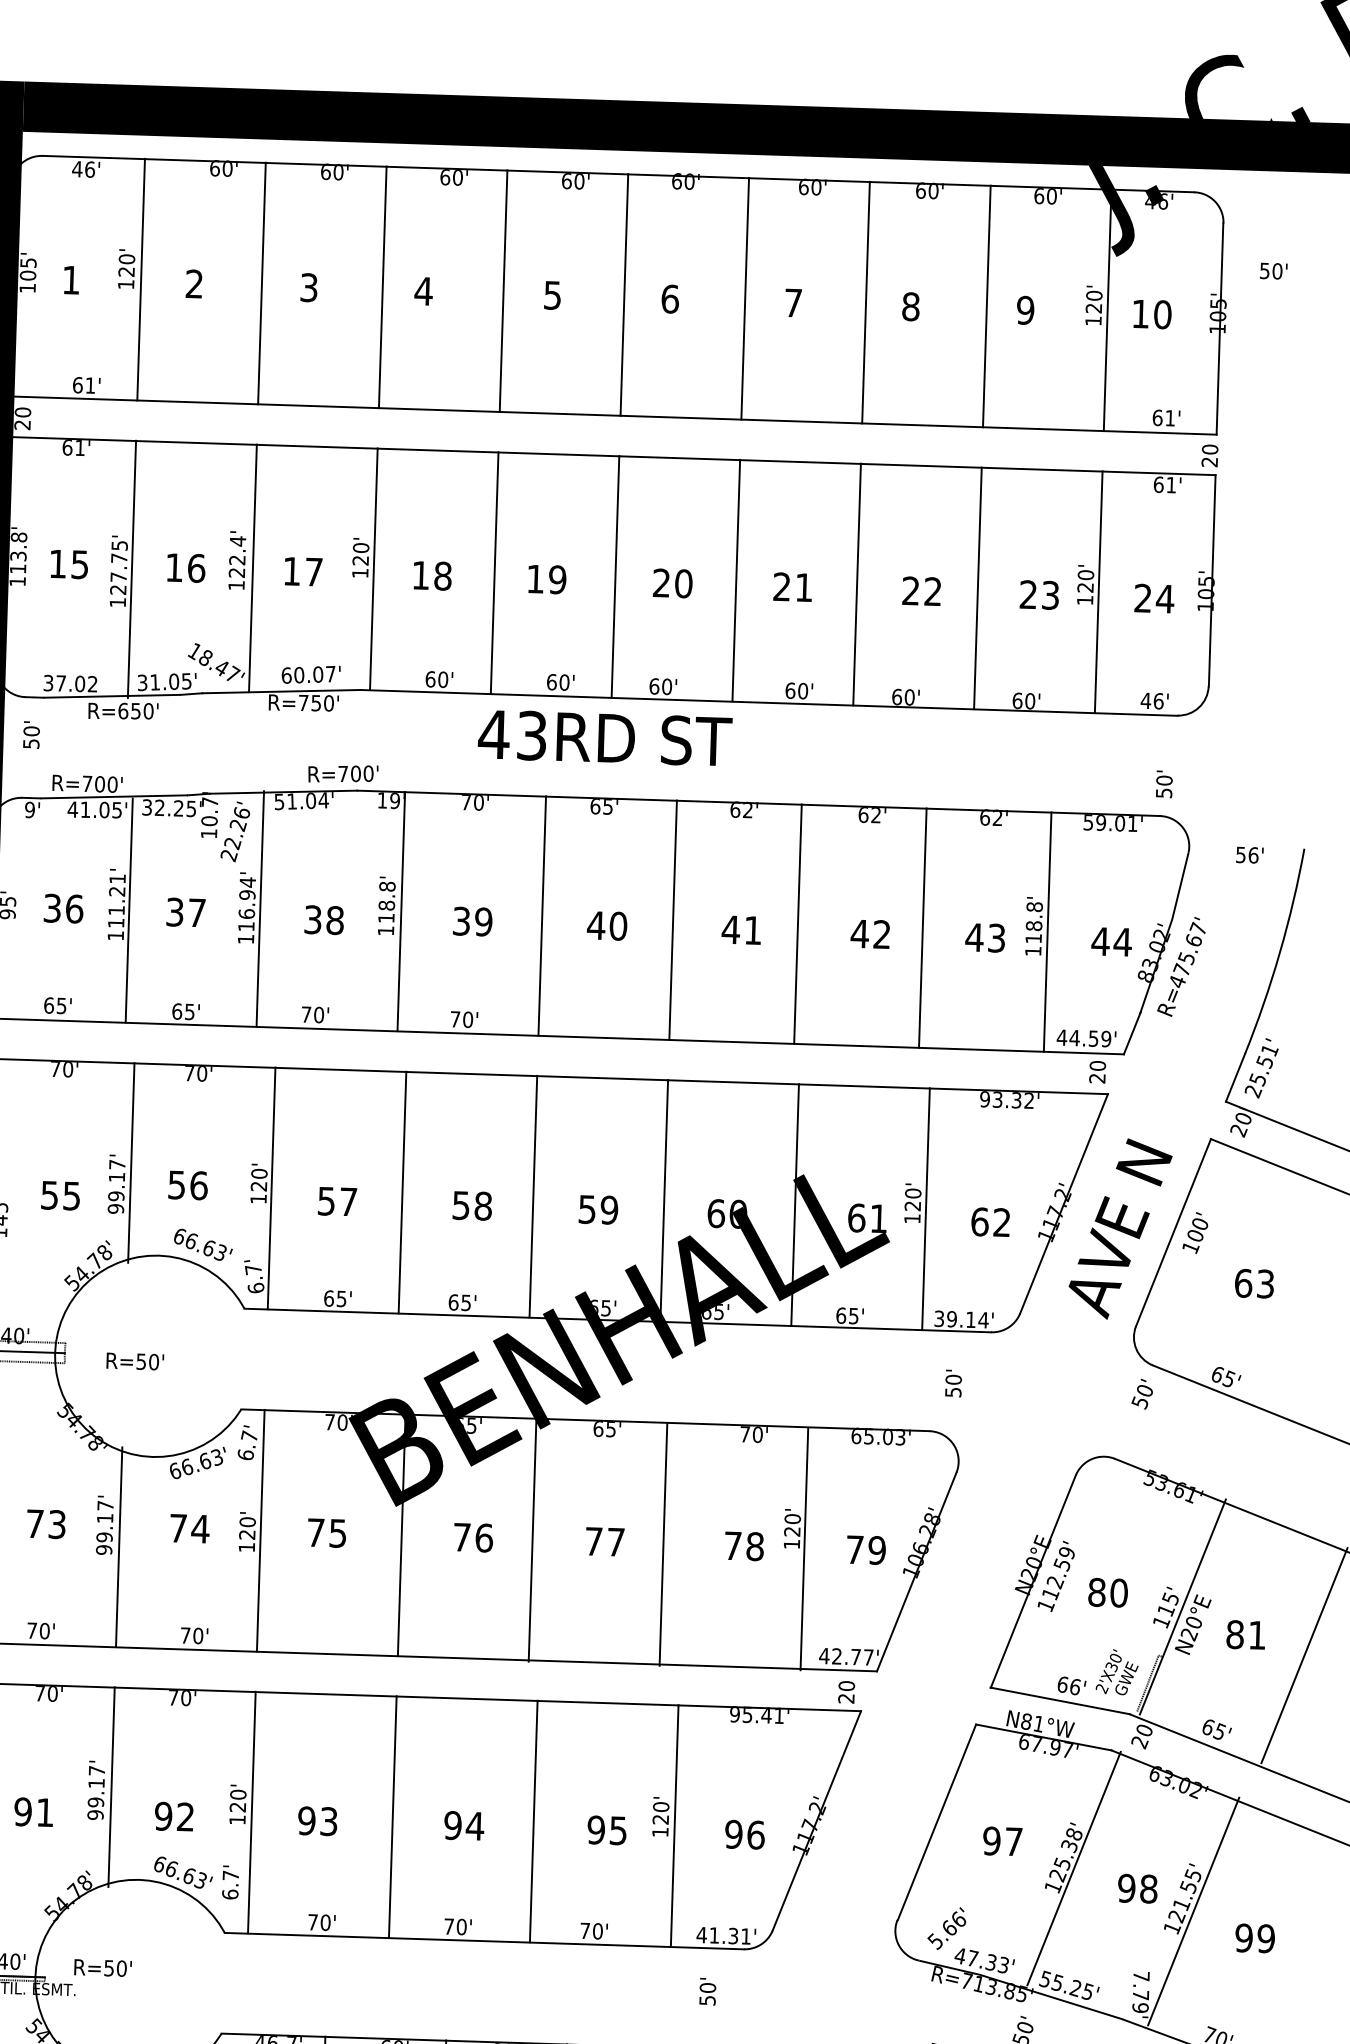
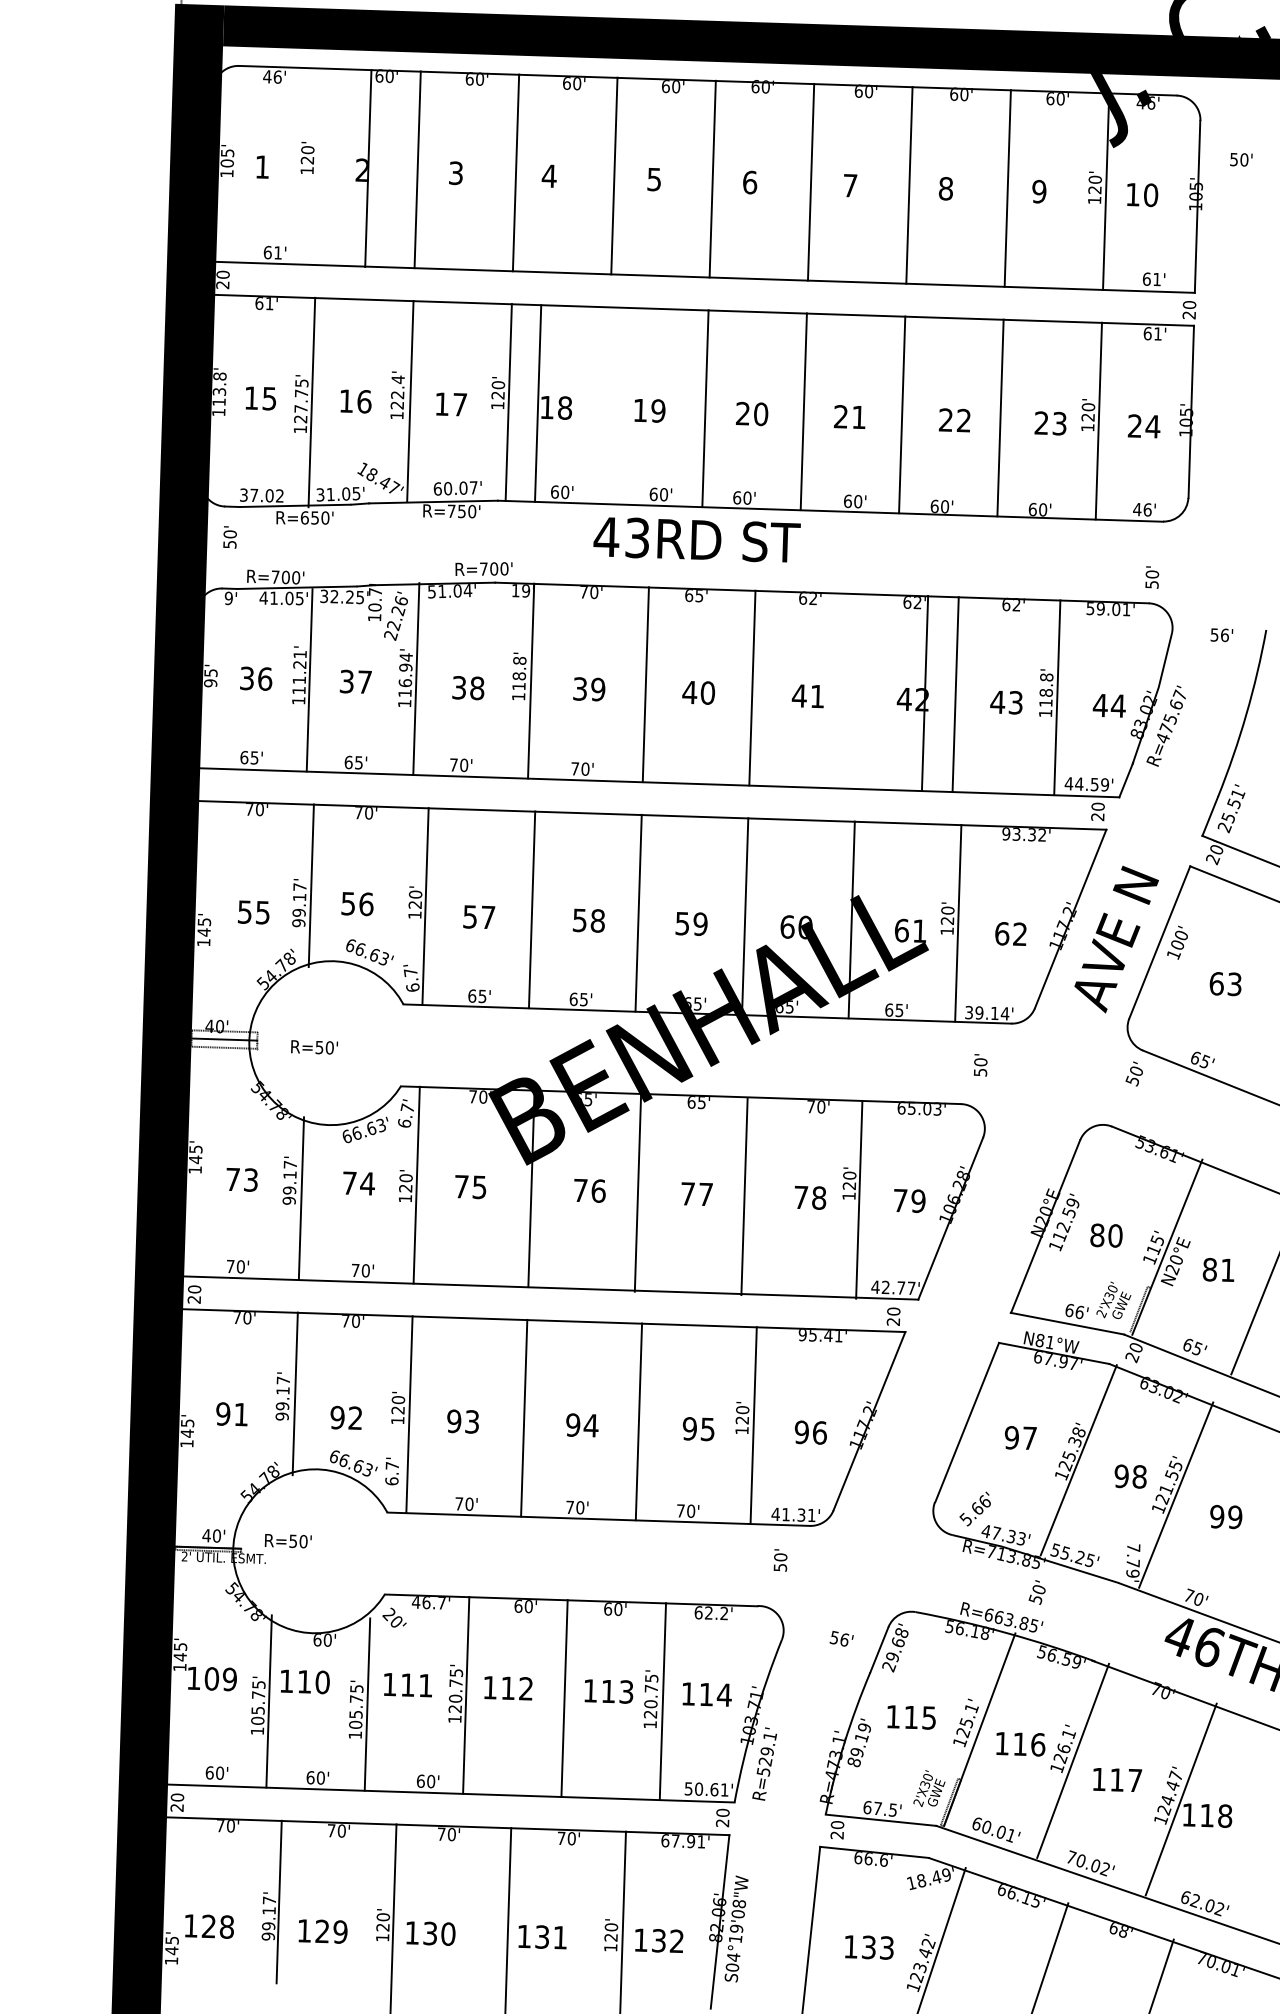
line: (141, 279) -> (368, 168), moved
line: (495, 573) -> (538, 403), moved
line: (797, 923) -> (924, 692), moved

